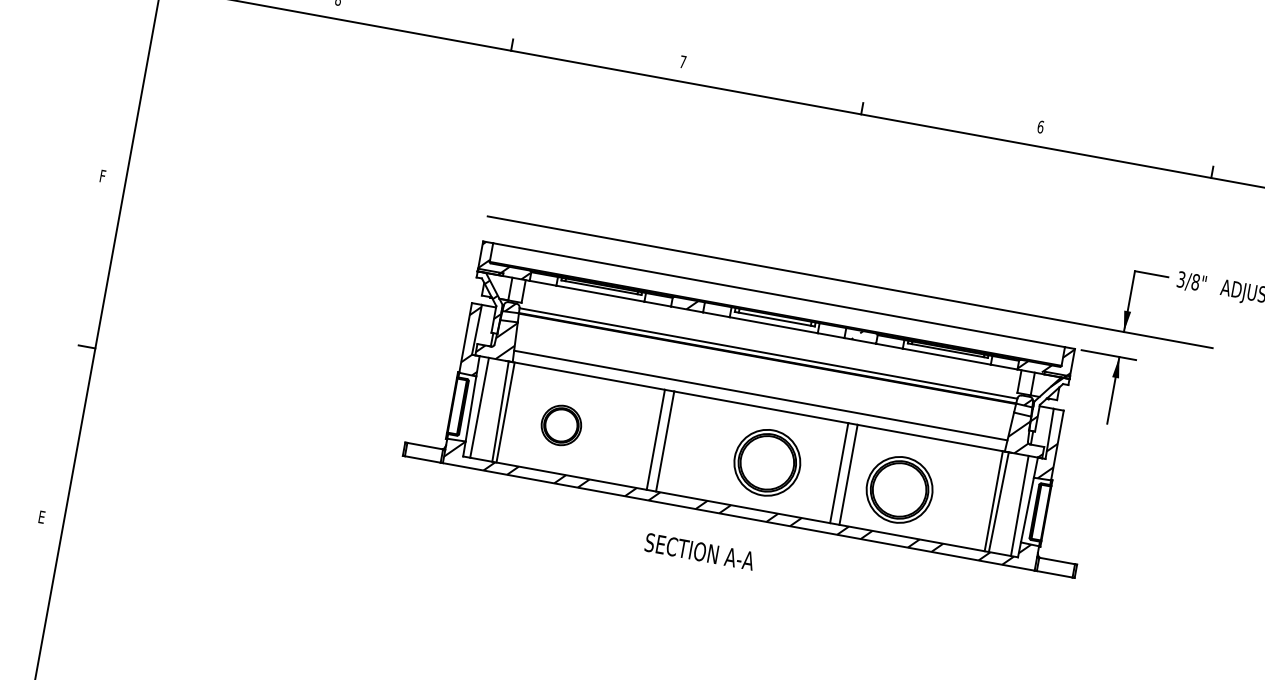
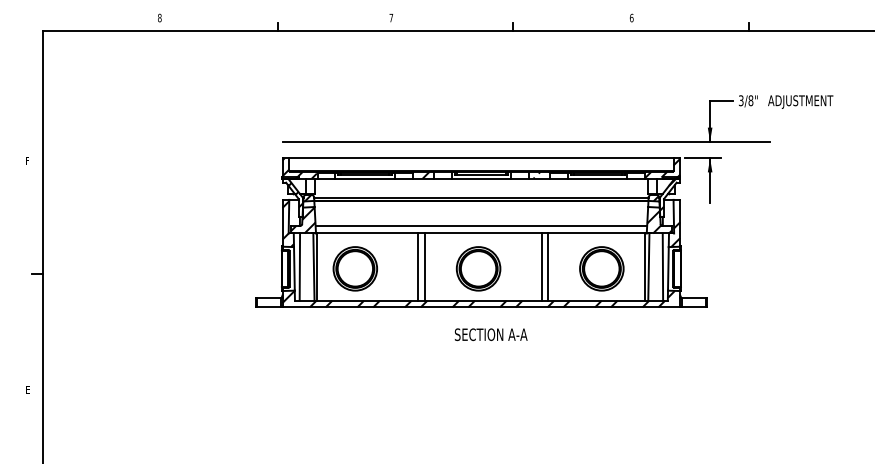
part: (560, 424) -> (354, 268), size x1.67
part: (767, 462) -> (478, 268), moved
part: (899, 489) -> (601, 268), moved
text: (698, 551) -> (490, 334), moved

